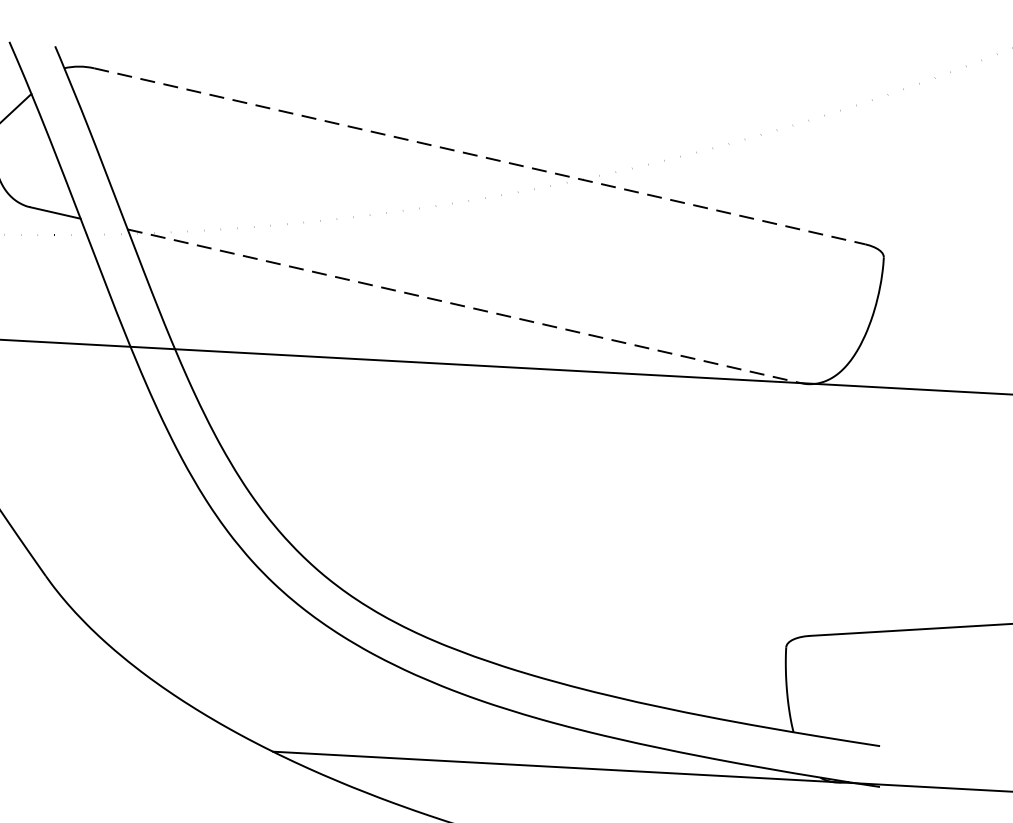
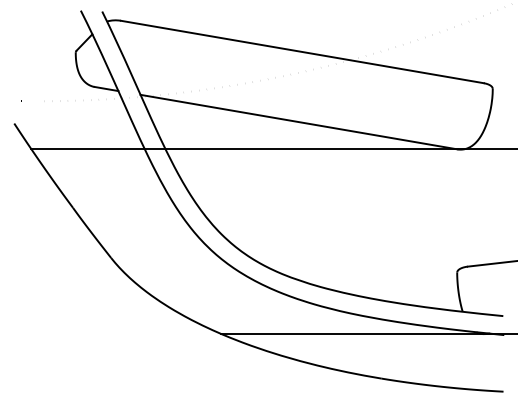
line: (479, 157) -> (302, 52), dashed -> solid
line: (465, 307) -> (299, 122), dashed -> solid

